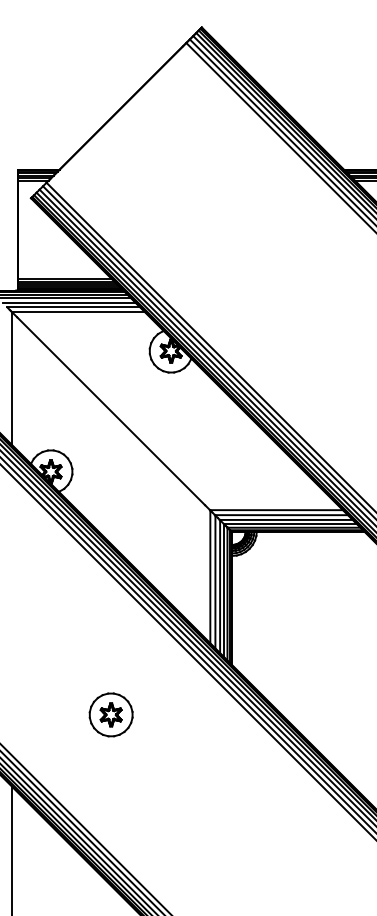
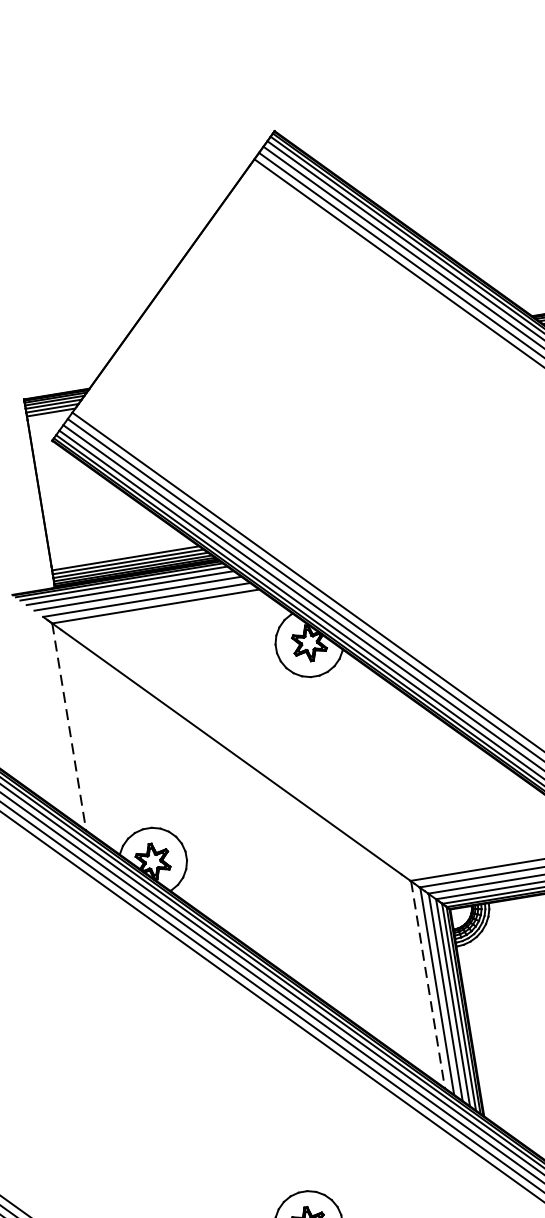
line: (12, 379) -> (69, 727), solid -> dashed
line: (210, 577) -> (428, 985), solid -> dashed

